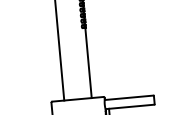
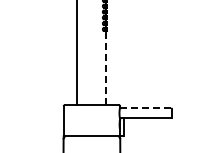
line: (88, 62) -> (106, 67), solid -> dashed
line: (128, 97) -> (145, 108), solid -> dashed

